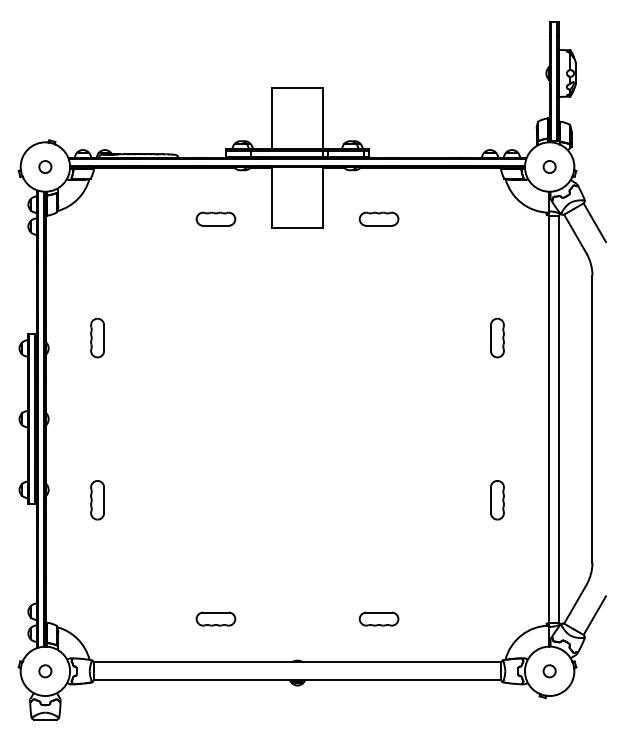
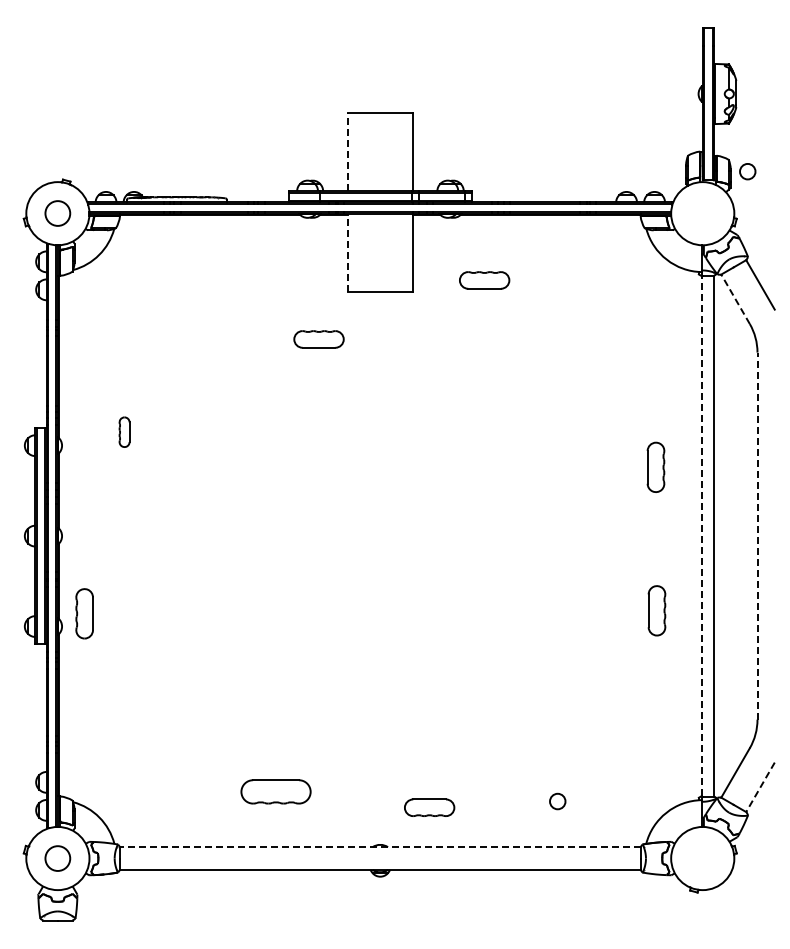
line: (271, 118) -> (347, 151), solid -> dashed
circle: (45, 166) -> (57, 213), size x1.6
circle: (549, 166) -> (747, 171), moved
line: (271, 197) -> (347, 252), solid -> dashed
part: (215, 219) -> (318, 339), moved
line: (575, 234) -> (735, 299), solid -> dashed
part: (97, 337) -> (124, 431), size x0.6
part: (497, 337) -> (655, 466), moved
line: (548, 418) -> (701, 535), solid -> dashed
line: (592, 419) -> (757, 536), solid -> dashed
part: (97, 500) -> (84, 613), moved
part: (497, 500) -> (656, 610), moved
line: (594, 615) -> (760, 787), solid -> dashed
part: (215, 618) -> (275, 791), size x1.4
part: (378, 618) -> (429, 807), moved
line: (296, 662) -> (379, 847), solid -> dashed
circle: (45, 671) -> (57, 858), size x1.6
circle: (549, 671) -> (557, 801), moved

